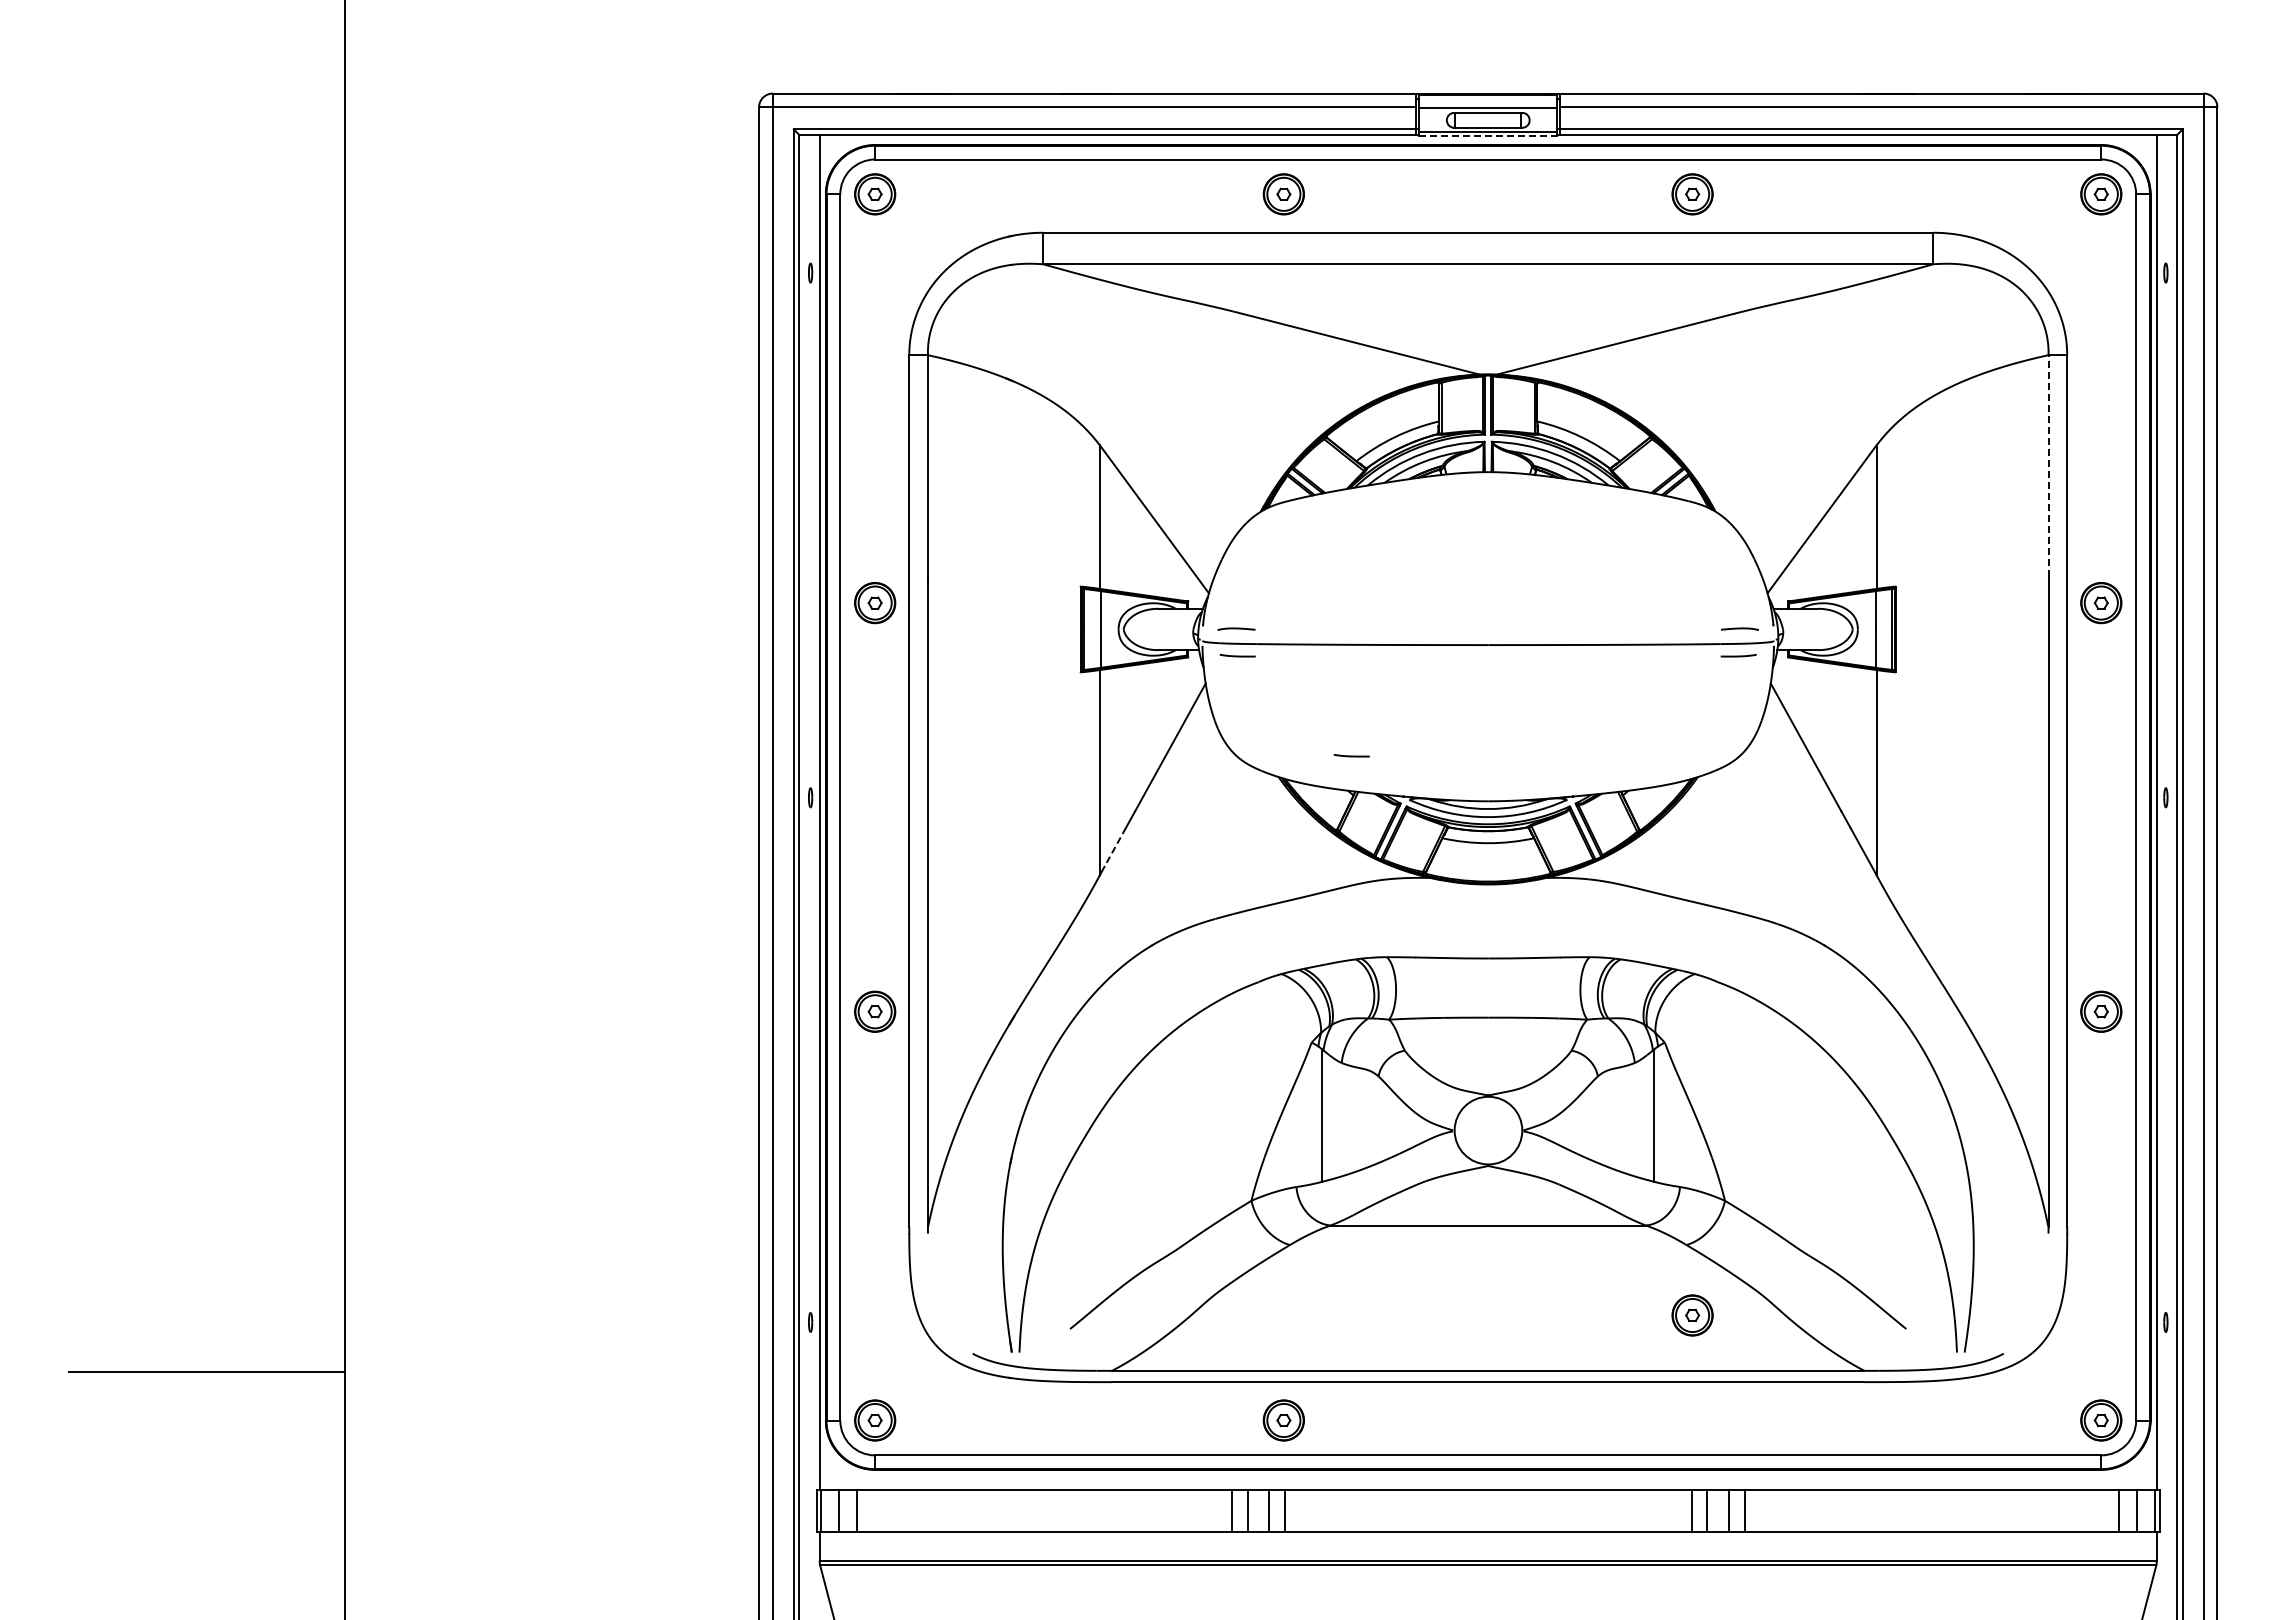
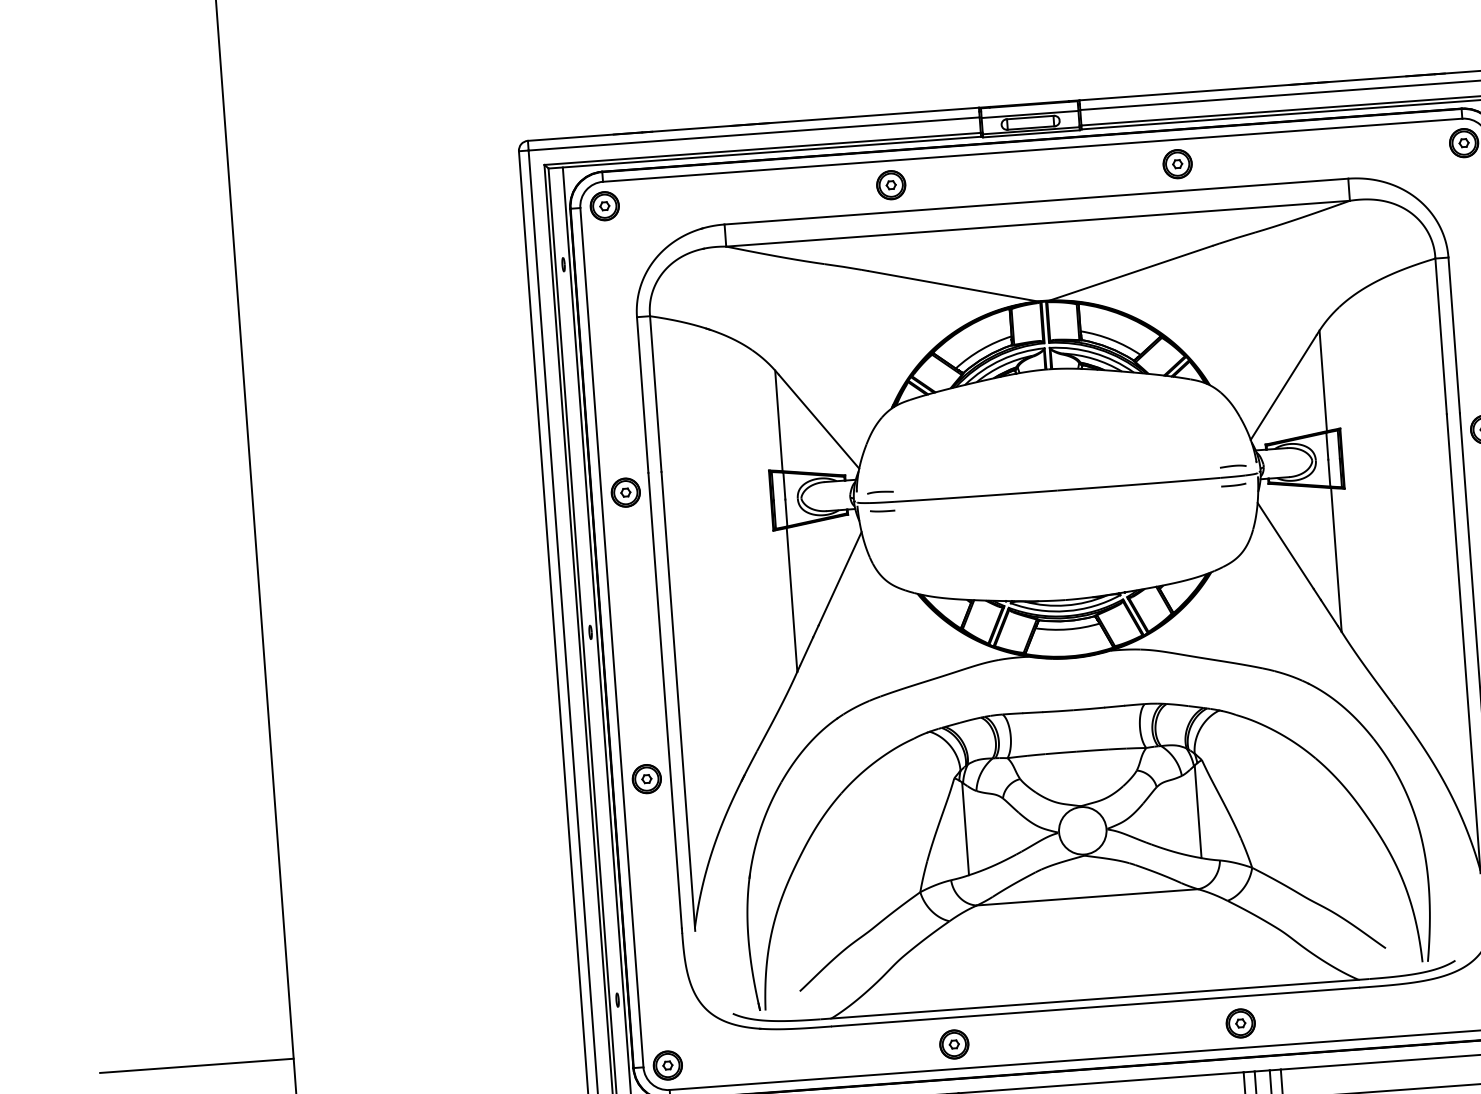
line: (1488, 136) -> (1031, 134), dashed -> solid
line: (2048, 465) -> (1441, 335), dashed -> solid
line: (1351, 755) -> (967, 574), removed
line: (1115, 846) -> (806, 650), dashed -> solid
part: (1692, 1315) -> (1240, 1023), moved

